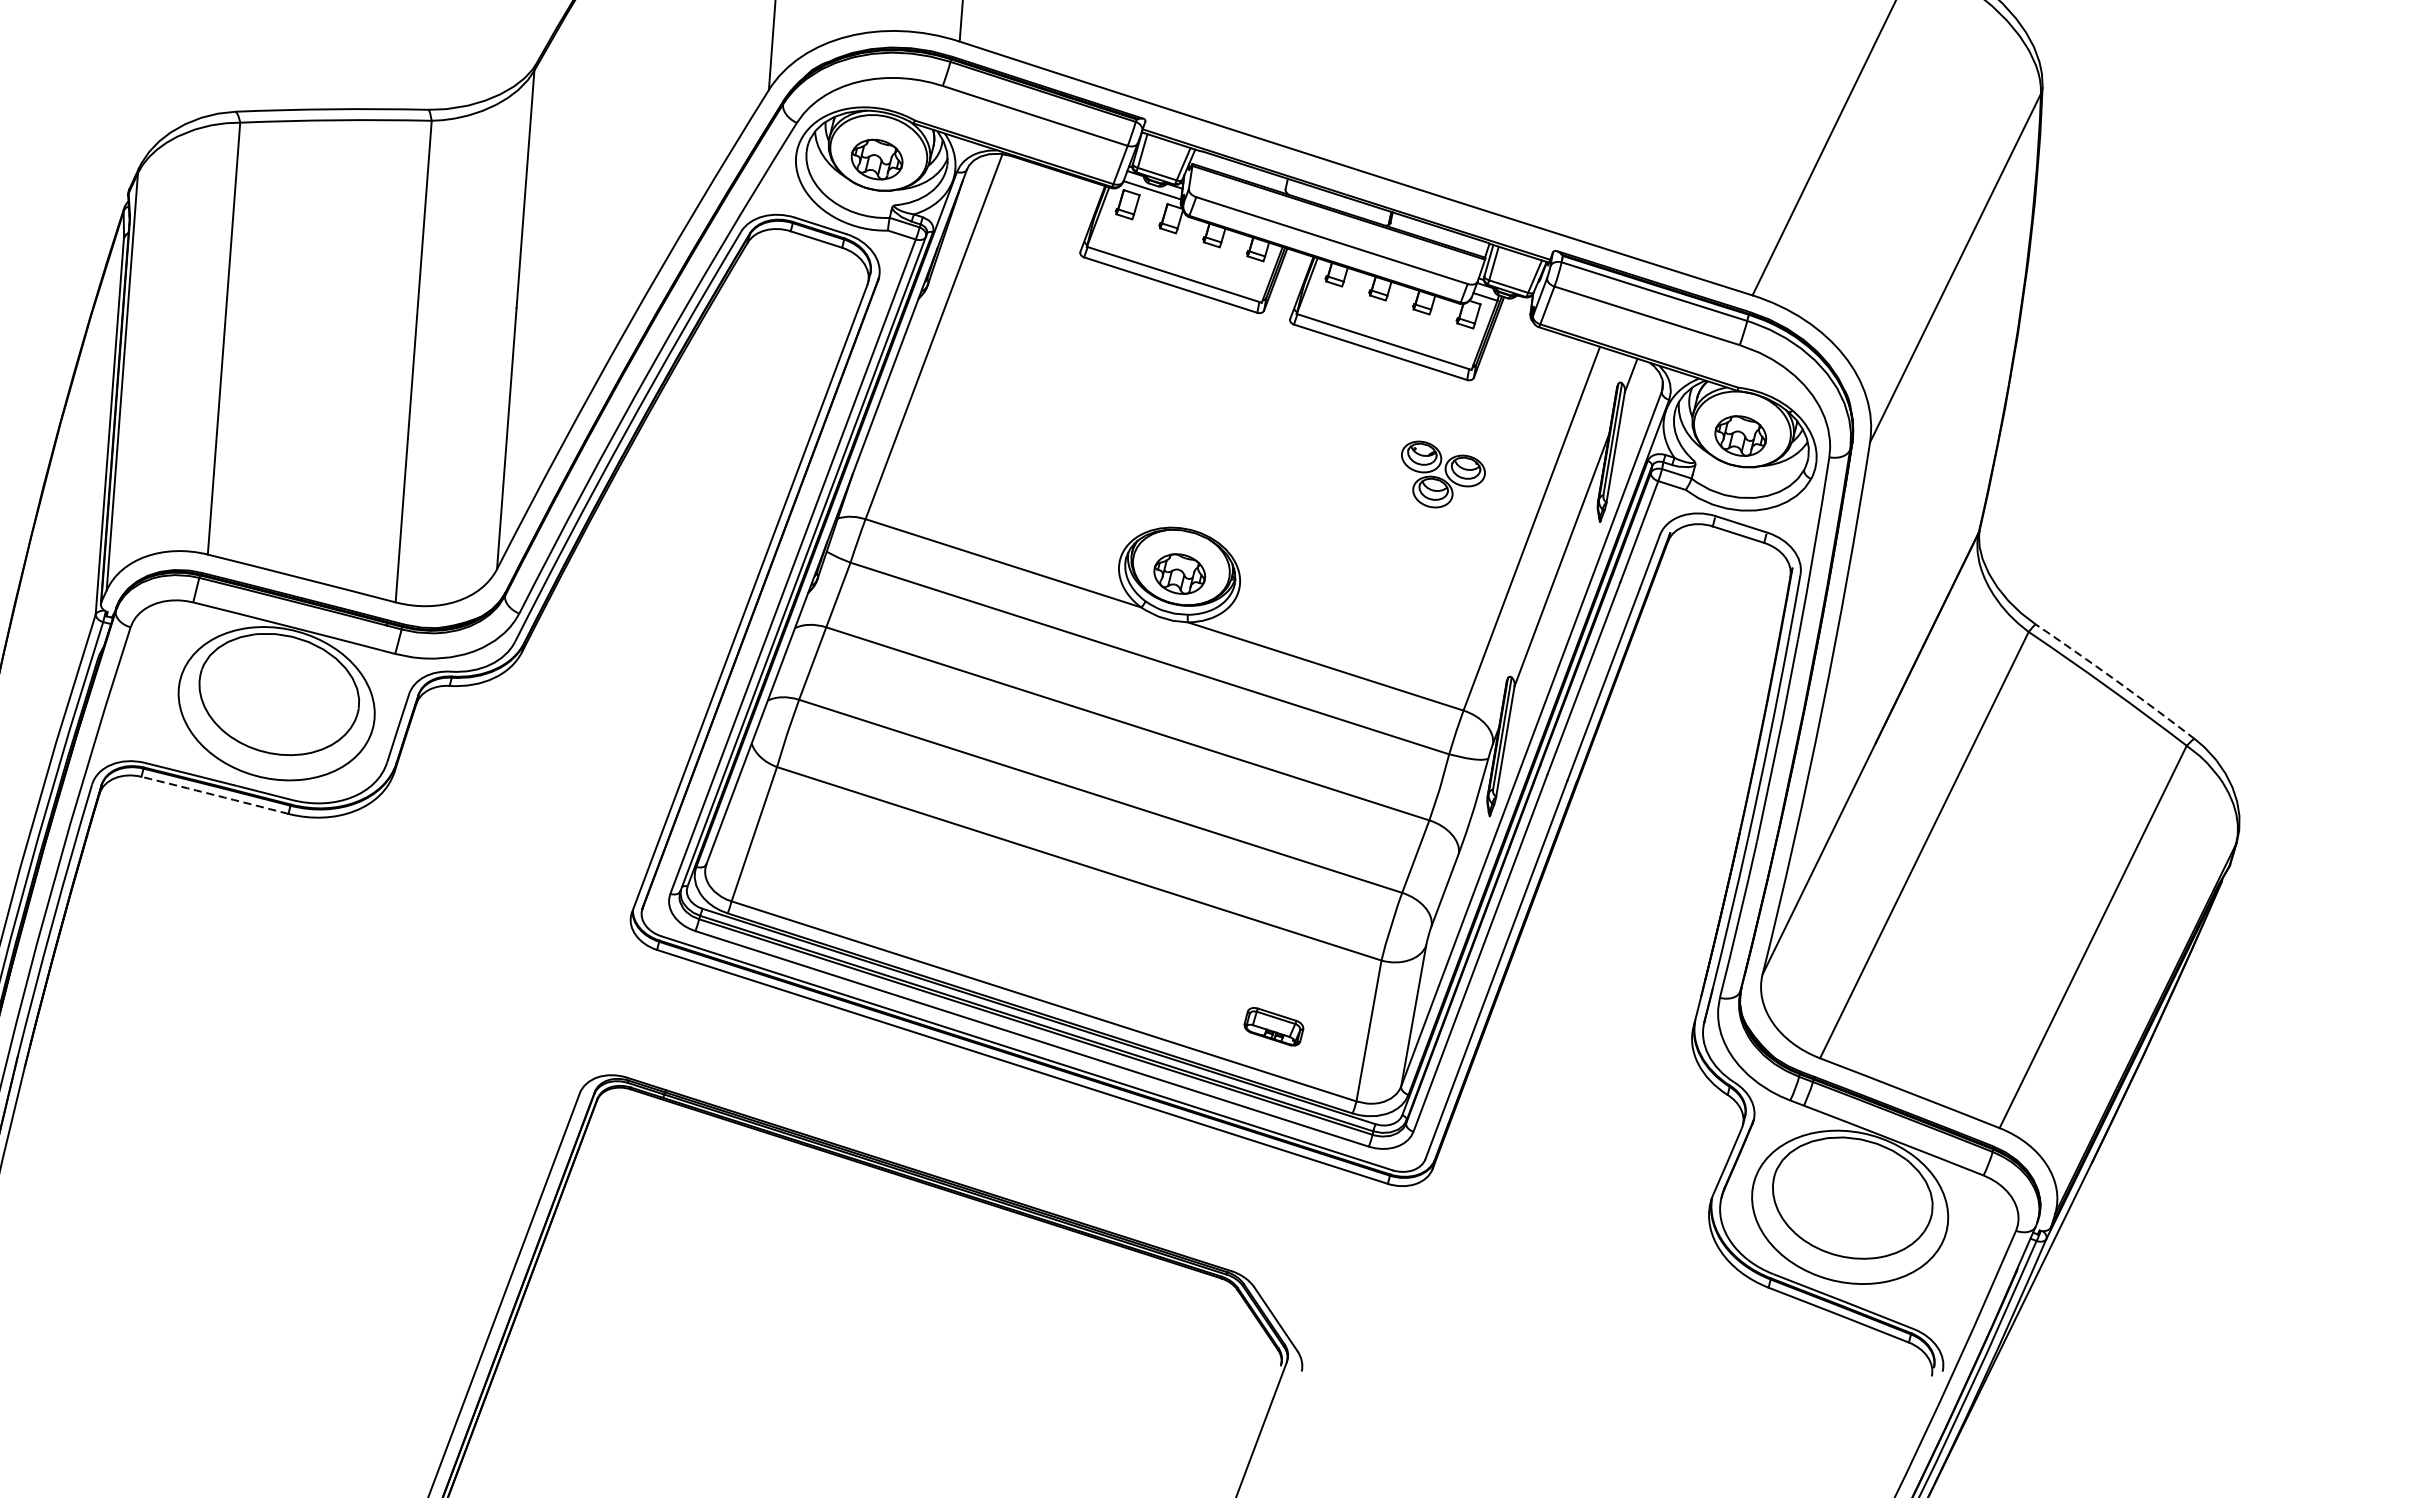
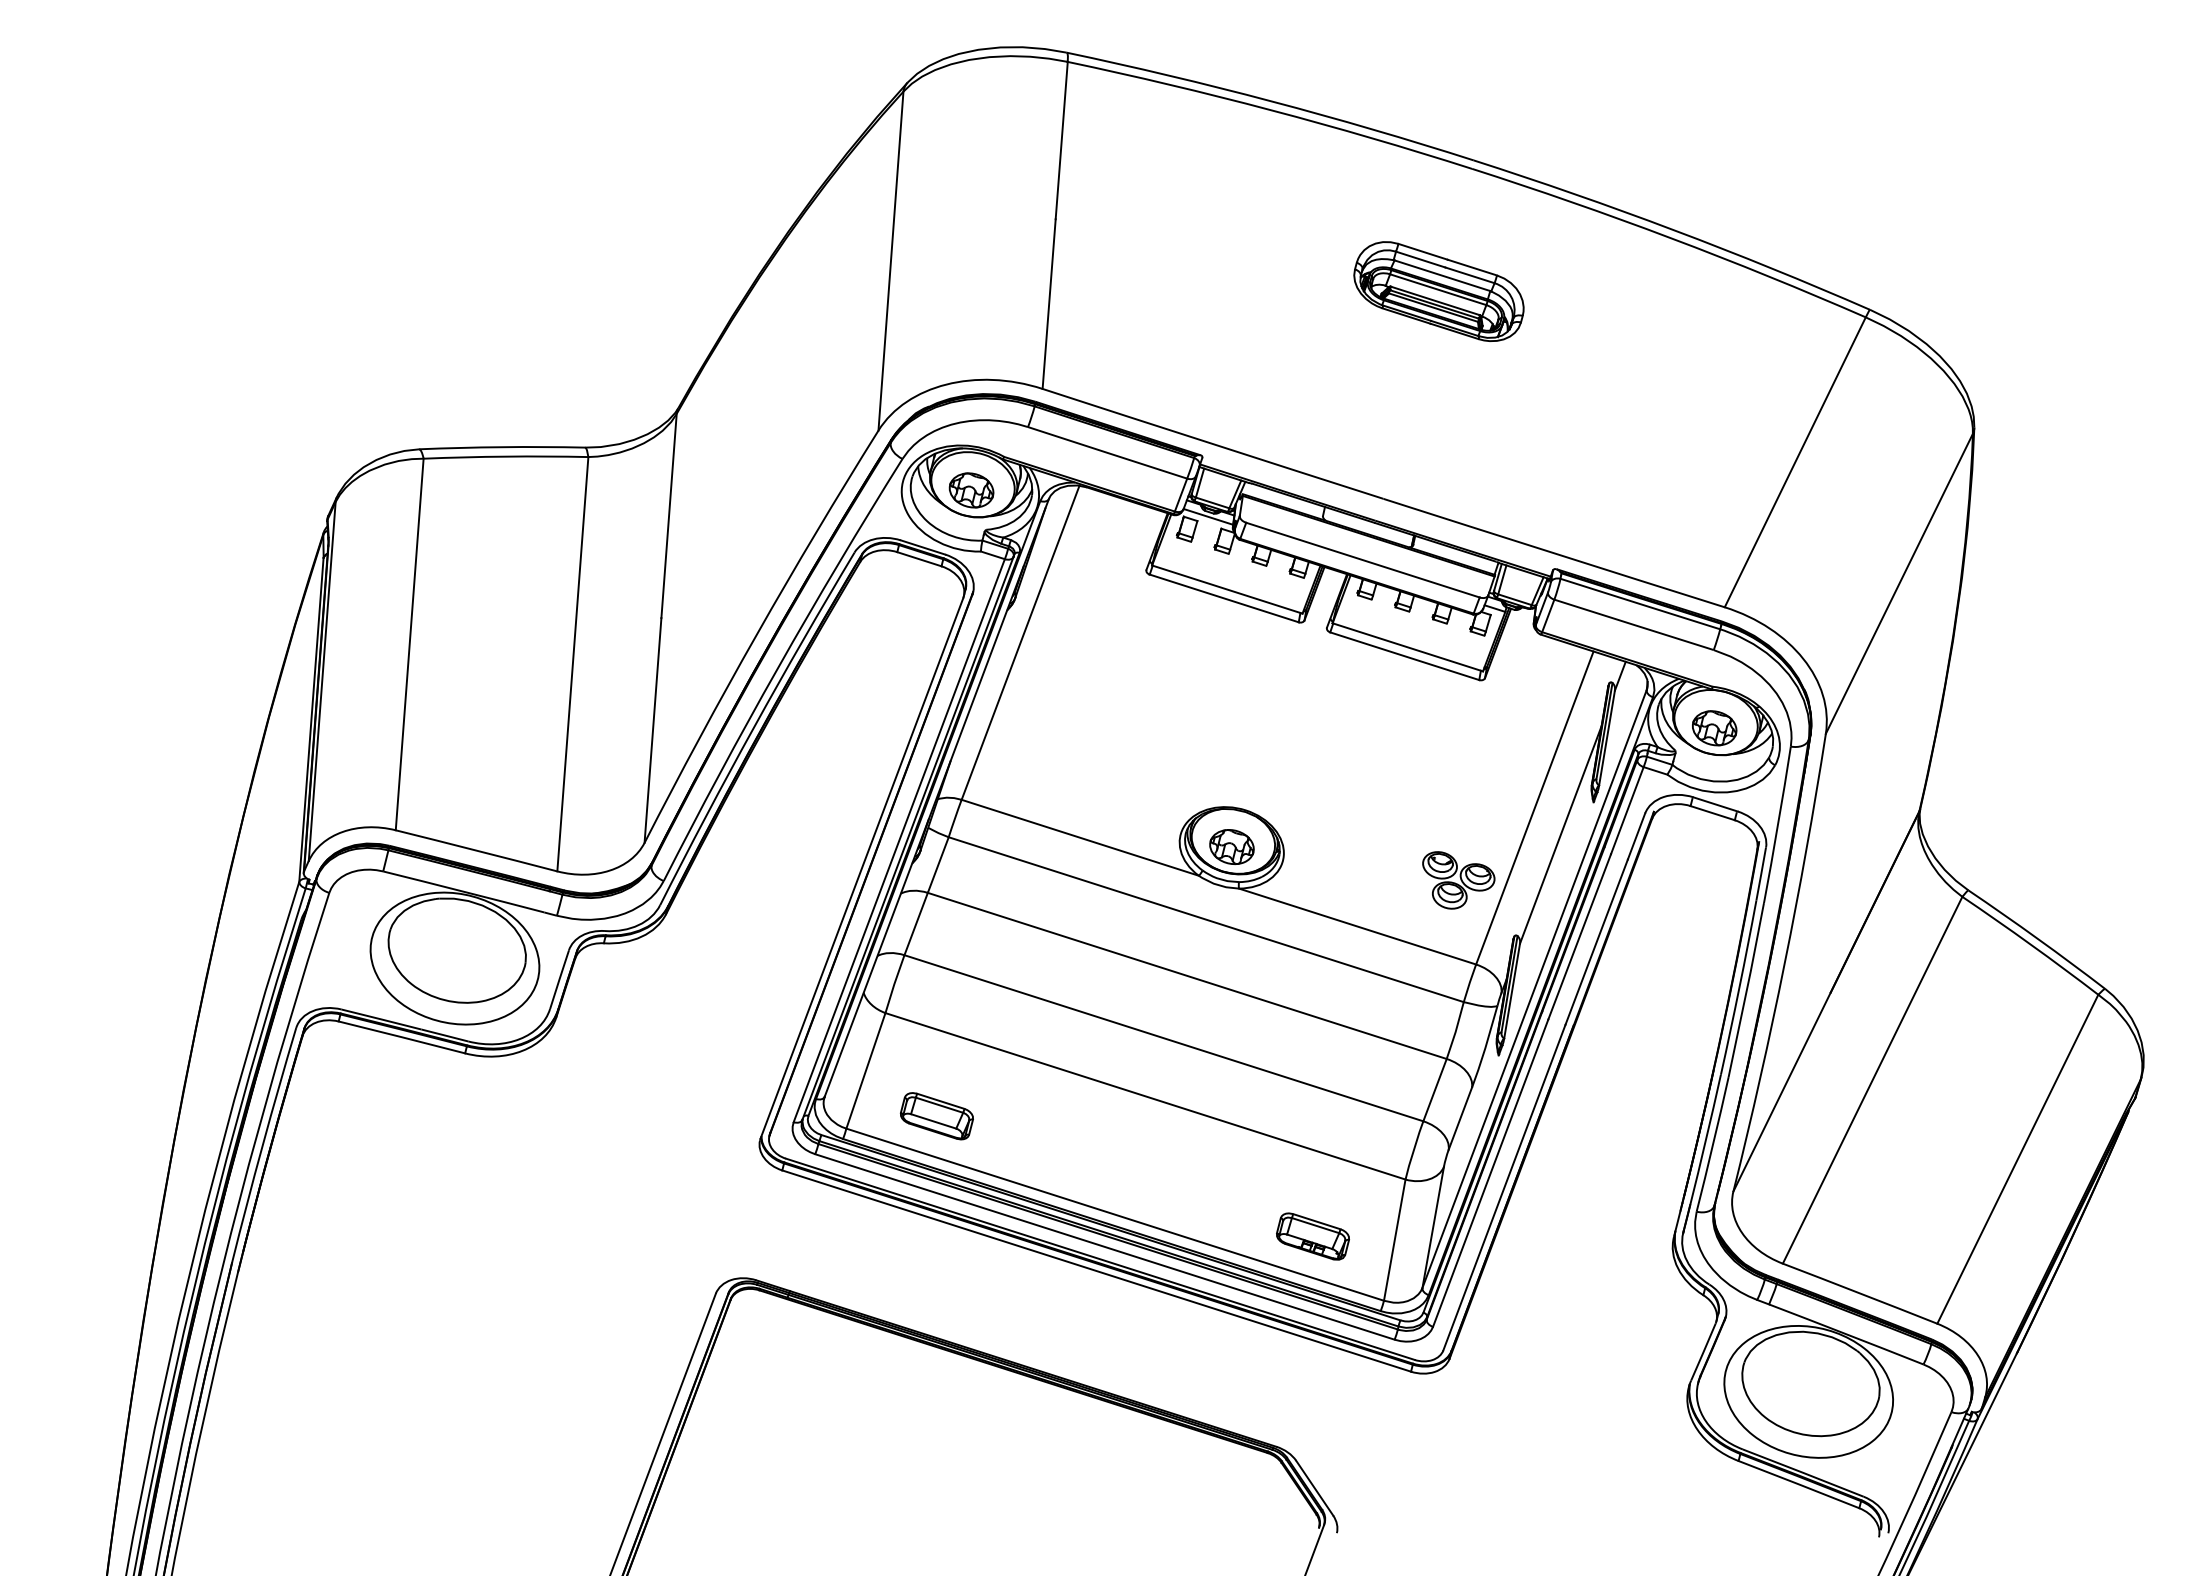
part: (1443, 474) -> (1458, 880), moved
arc: (2116, 680) -> (2037, 938), dashed -> solid
arc: (214, 795) -> (401, 1037), dashed -> solid
part: (836, 887) -> (936, 1116), added
part: (1273, 1026) -> (1312, 1236), size x1.43

